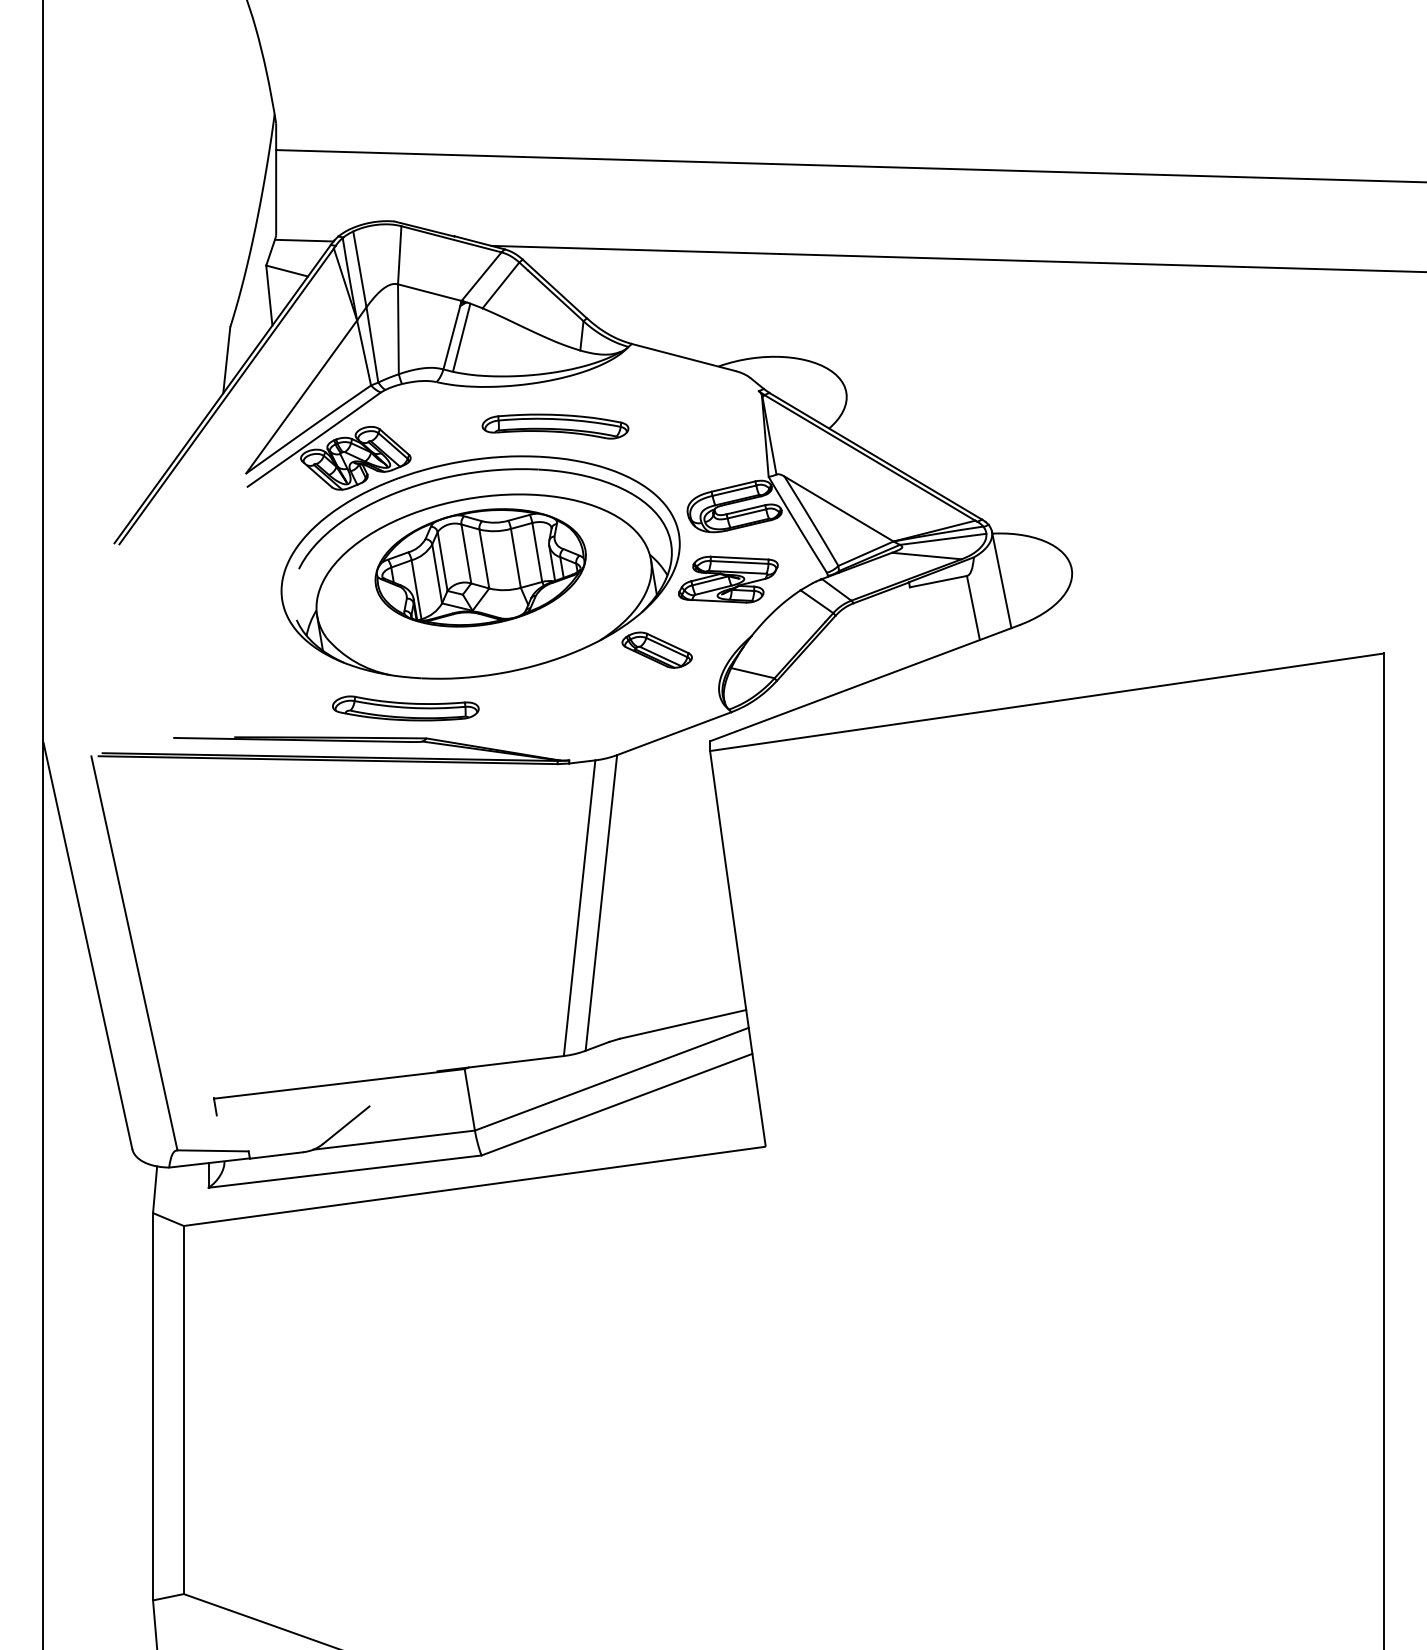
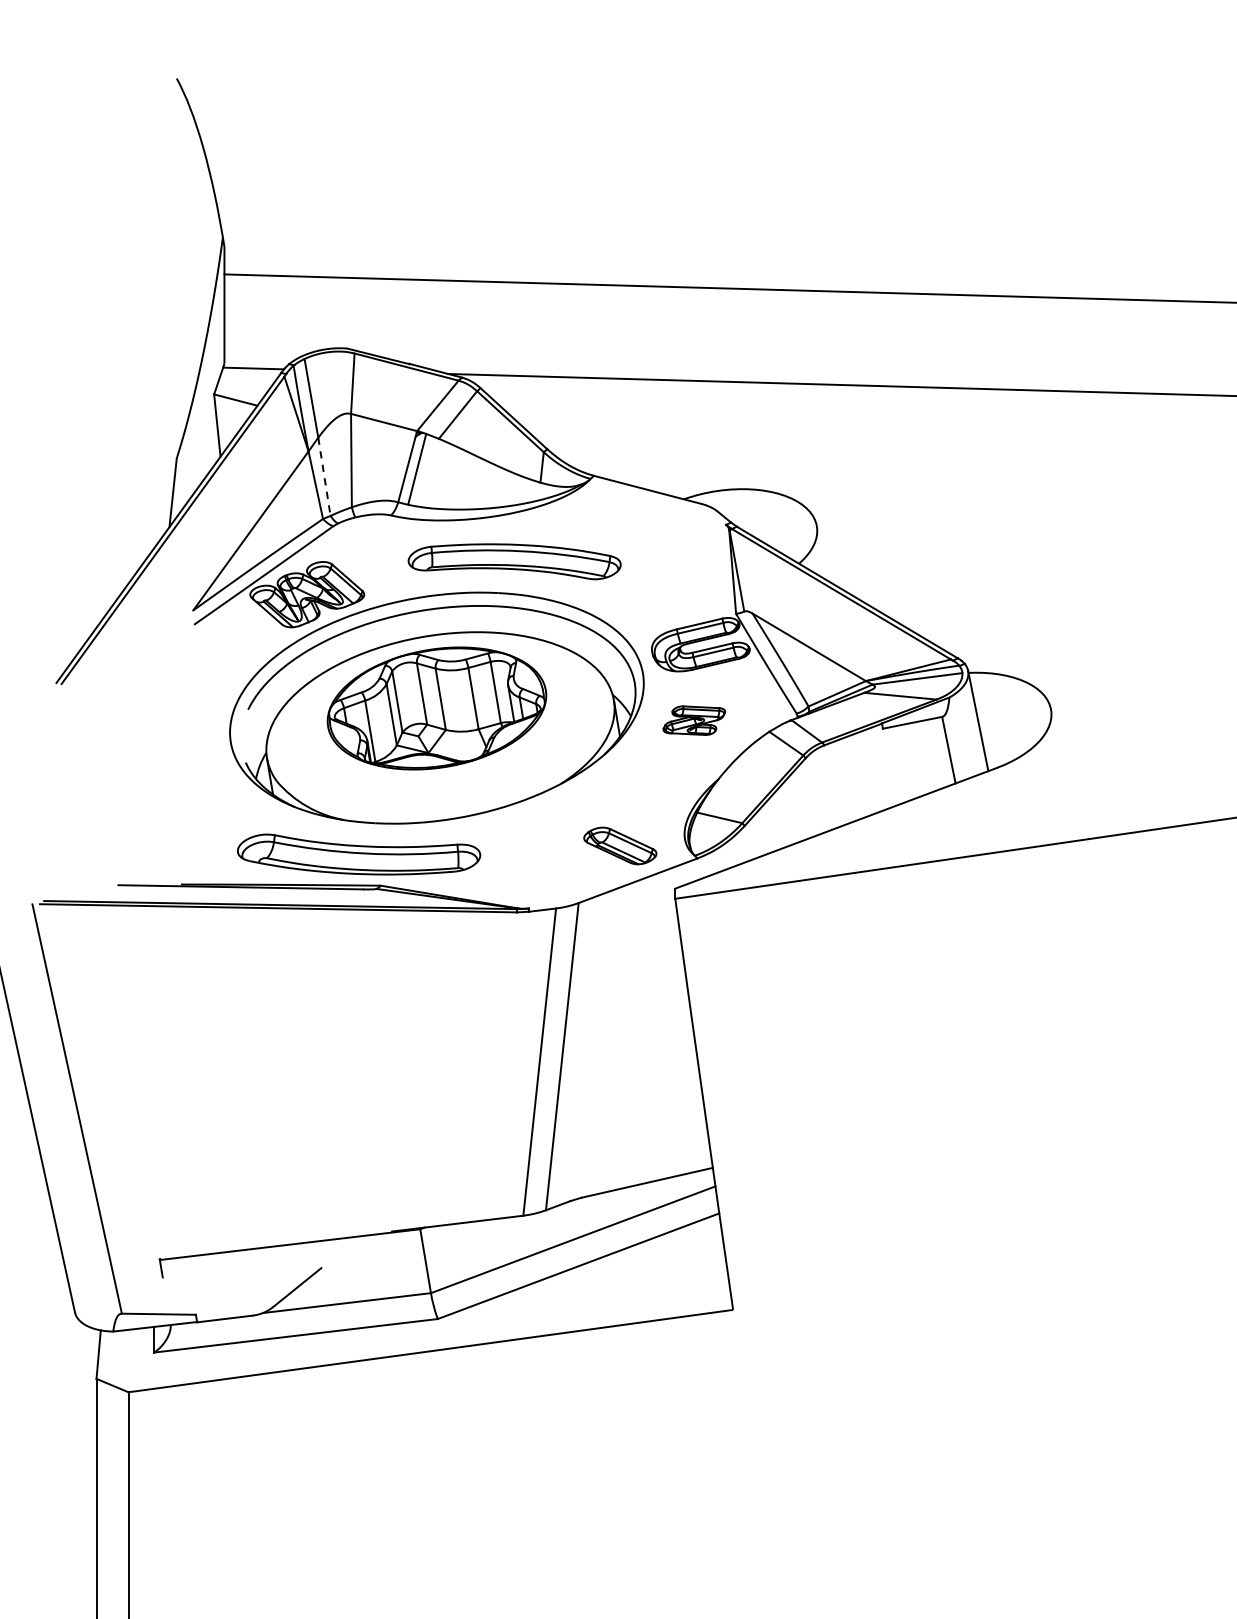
line: (372, 345) -> (324, 477), solid -> dashed
part: (555, 426) -> (514, 561), size x1.4
part: (728, 579) -> (694, 720), size x0.6
part: (656, 649) -> (619, 845), moved
part: (405, 708) -> (358, 854), size x1.6

